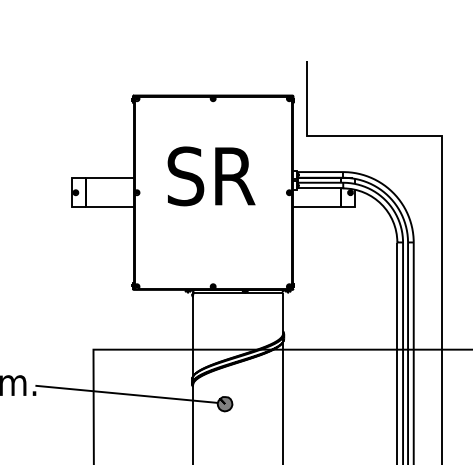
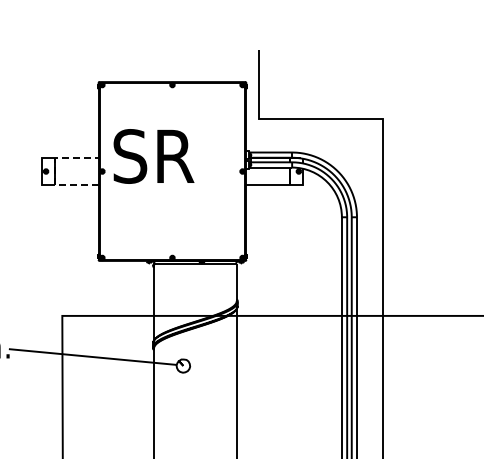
text: (211, 176) -> (153, 156), moved
line: (86, 192) -> (55, 171), solid -> dashed
fill: (225, 403) -> (183, 365), removed

